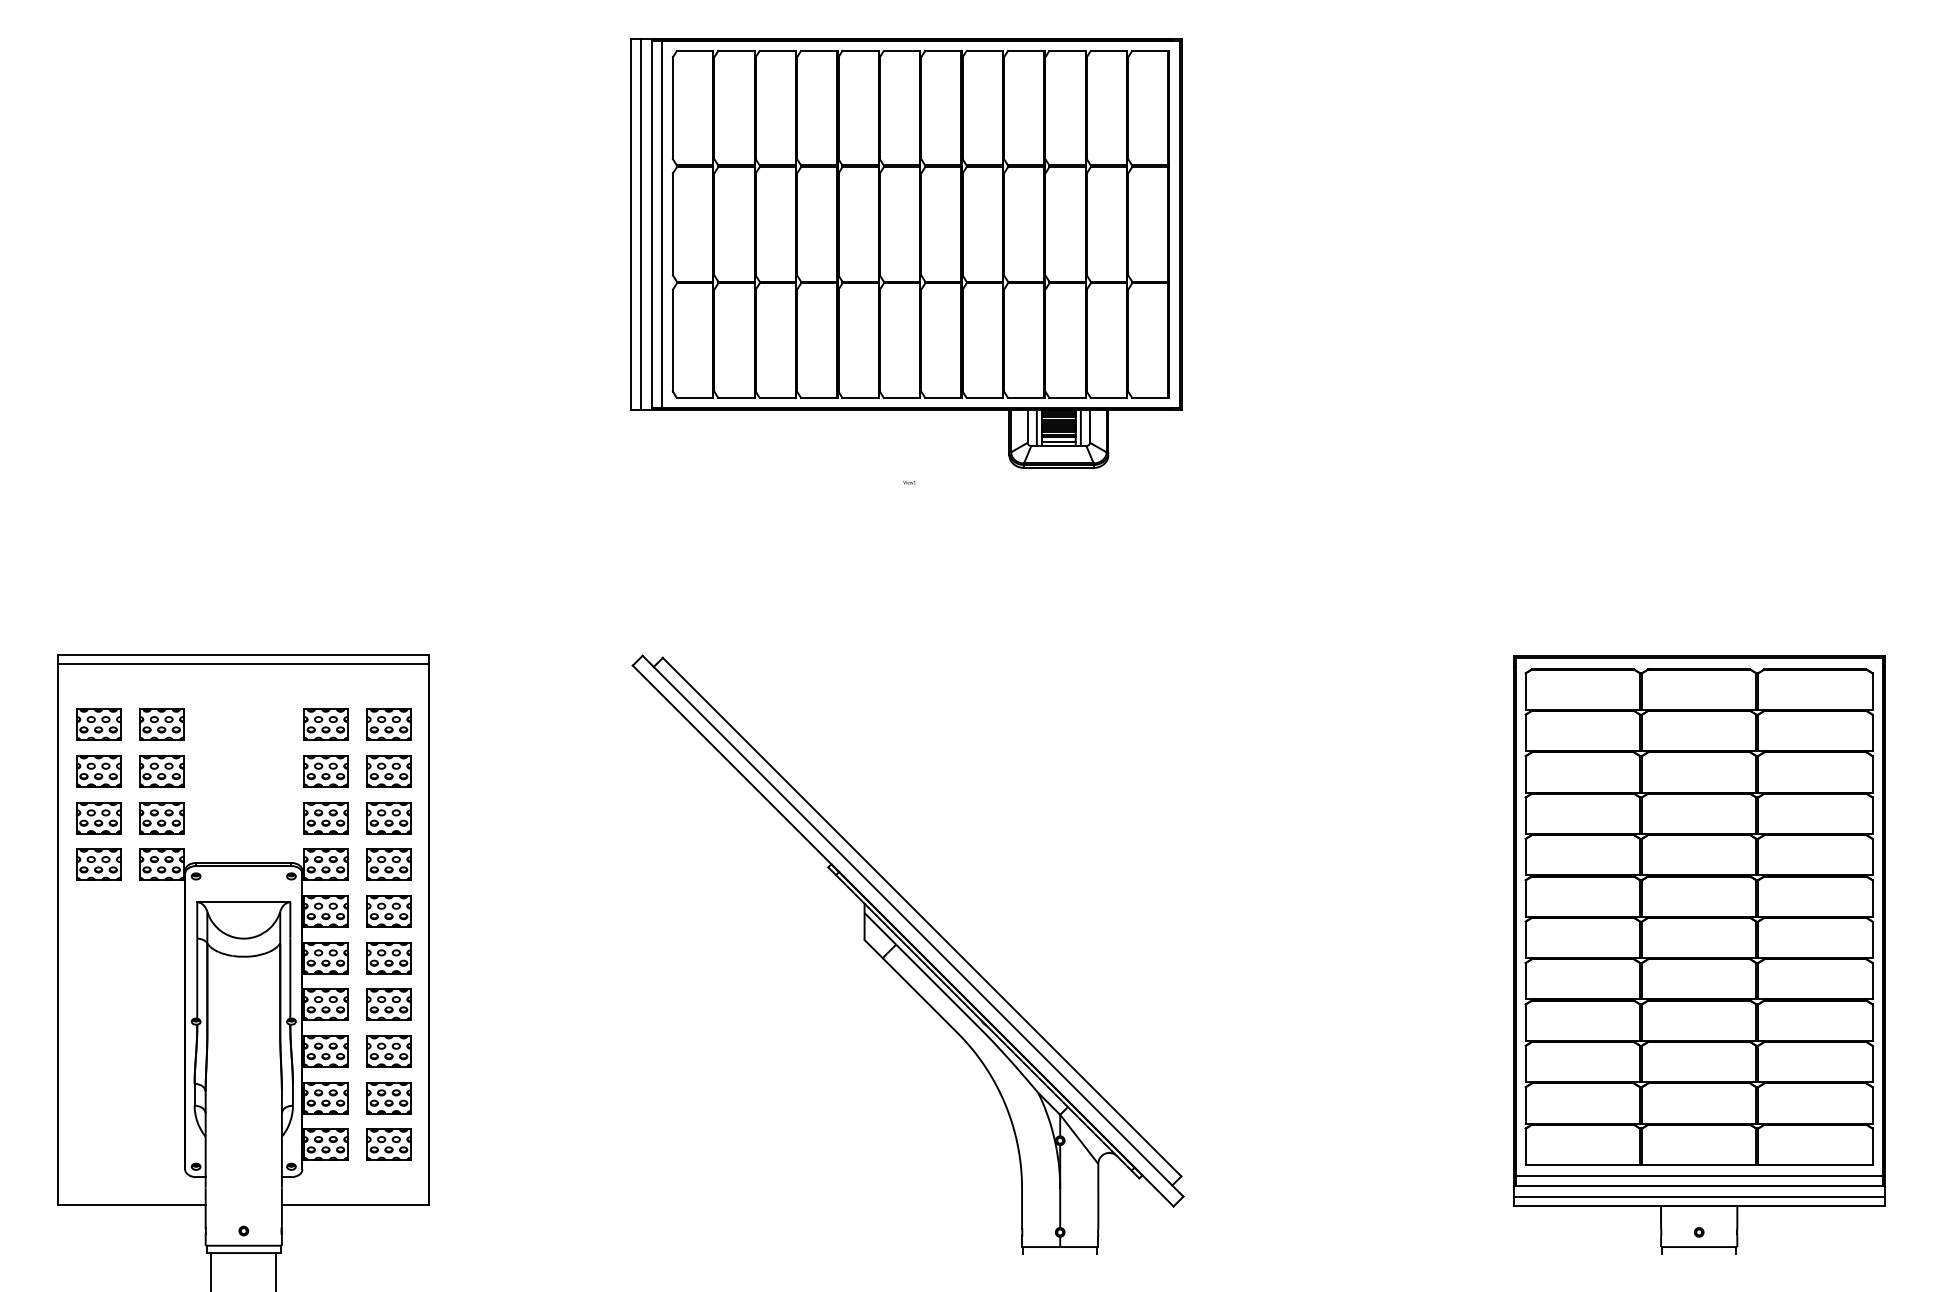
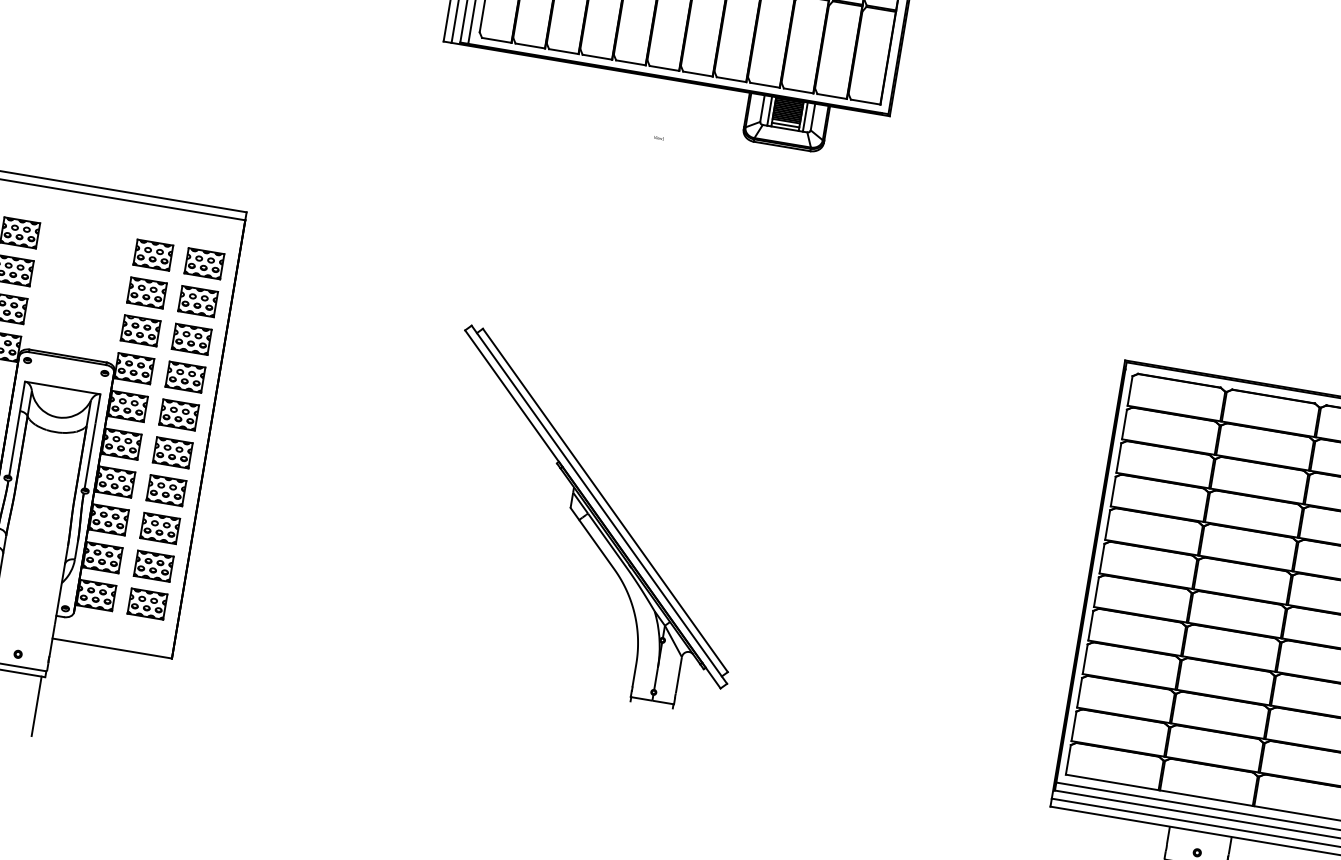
part: (907, 954) -> (593, 520), size x0.7

